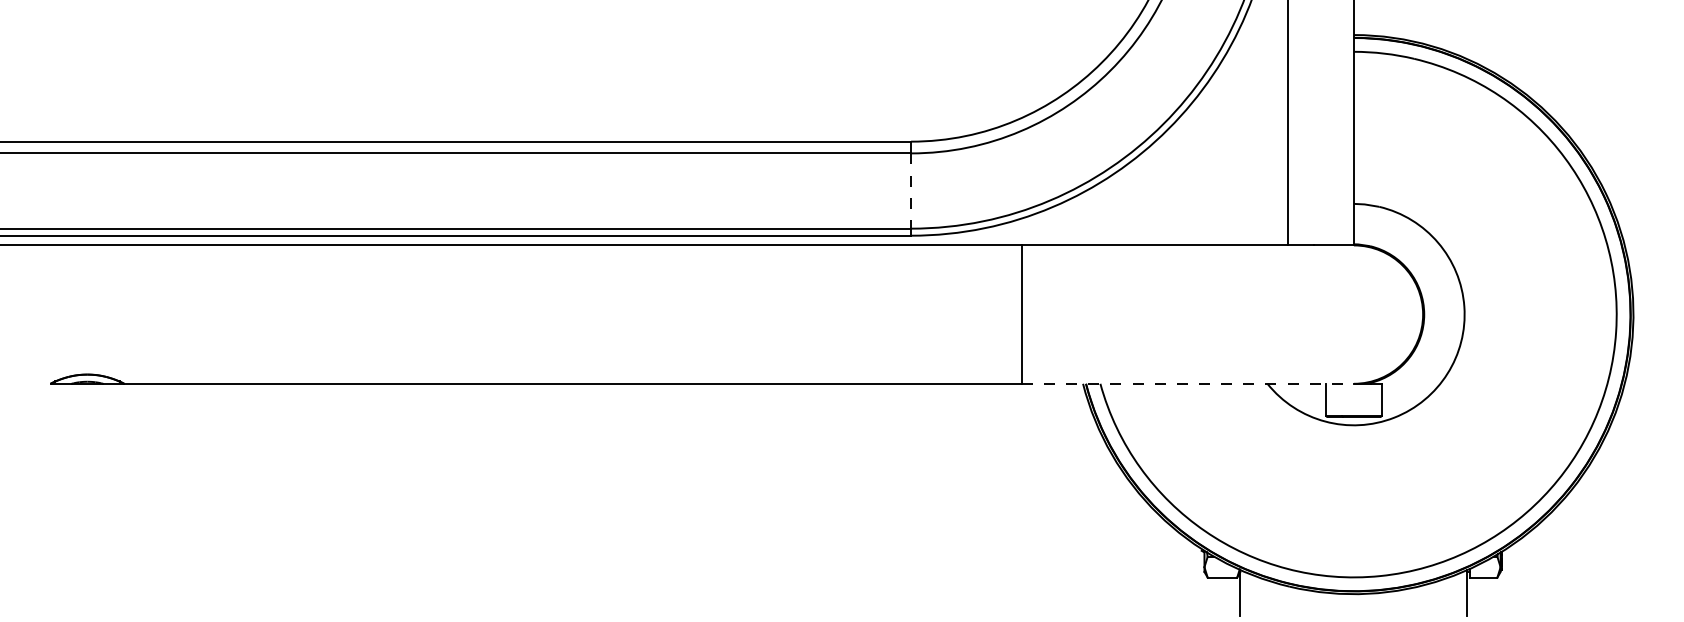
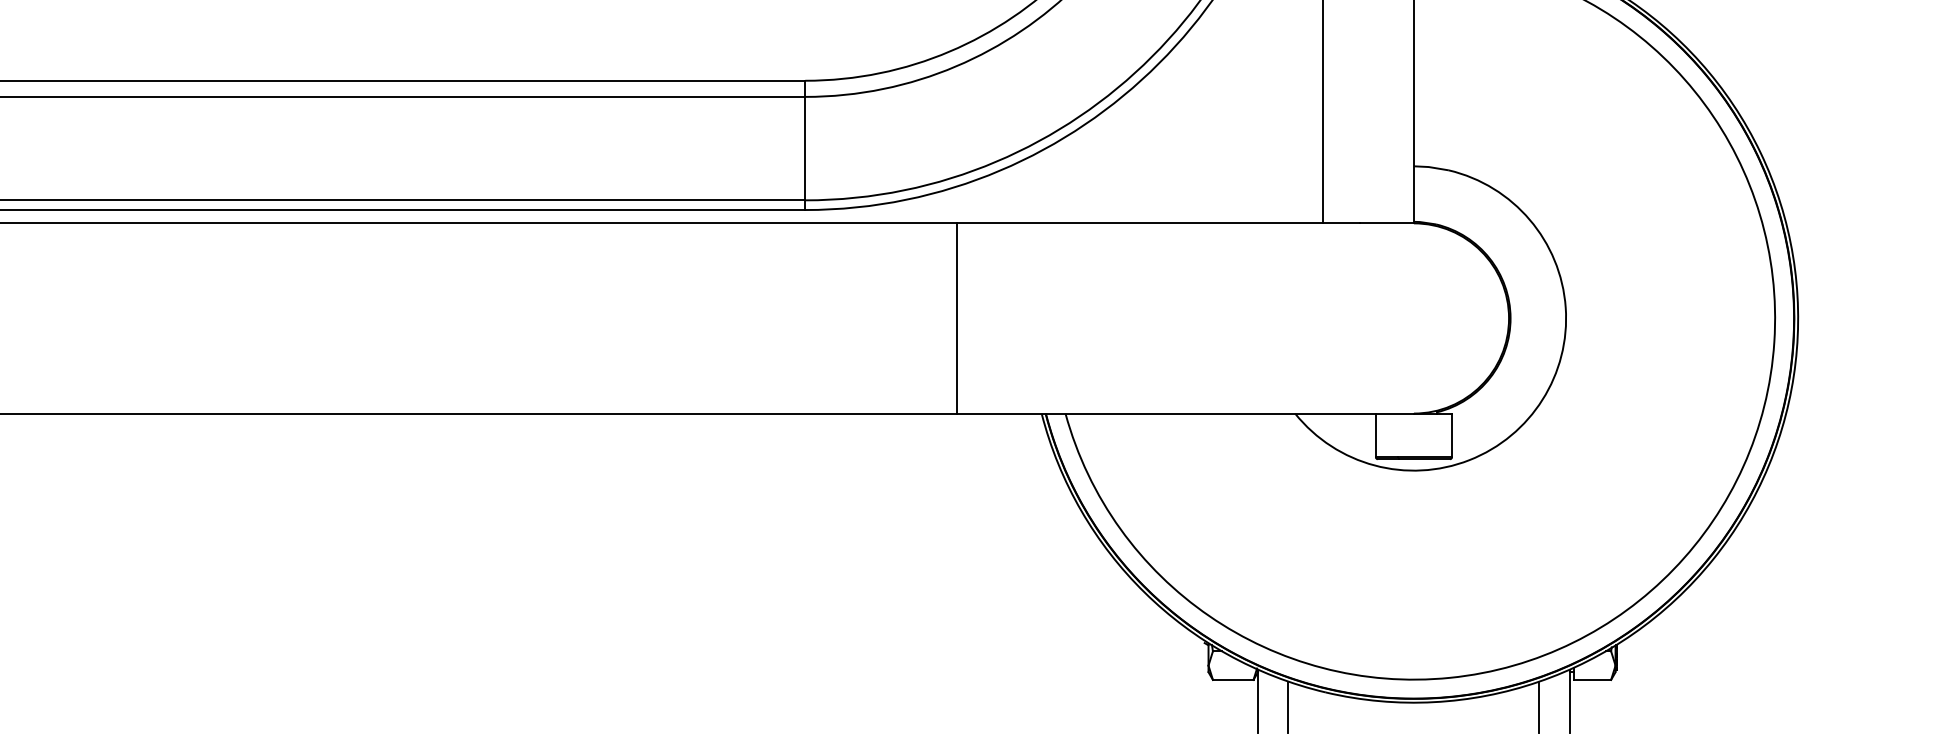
line: (911, 191) -> (805, 149), dashed -> solid
line: (1188, 383) -> (1186, 413), dashed -> solid
line: (1262, 596) -> (1288, 705), added
line: (1445, 596) -> (1539, 705), added

